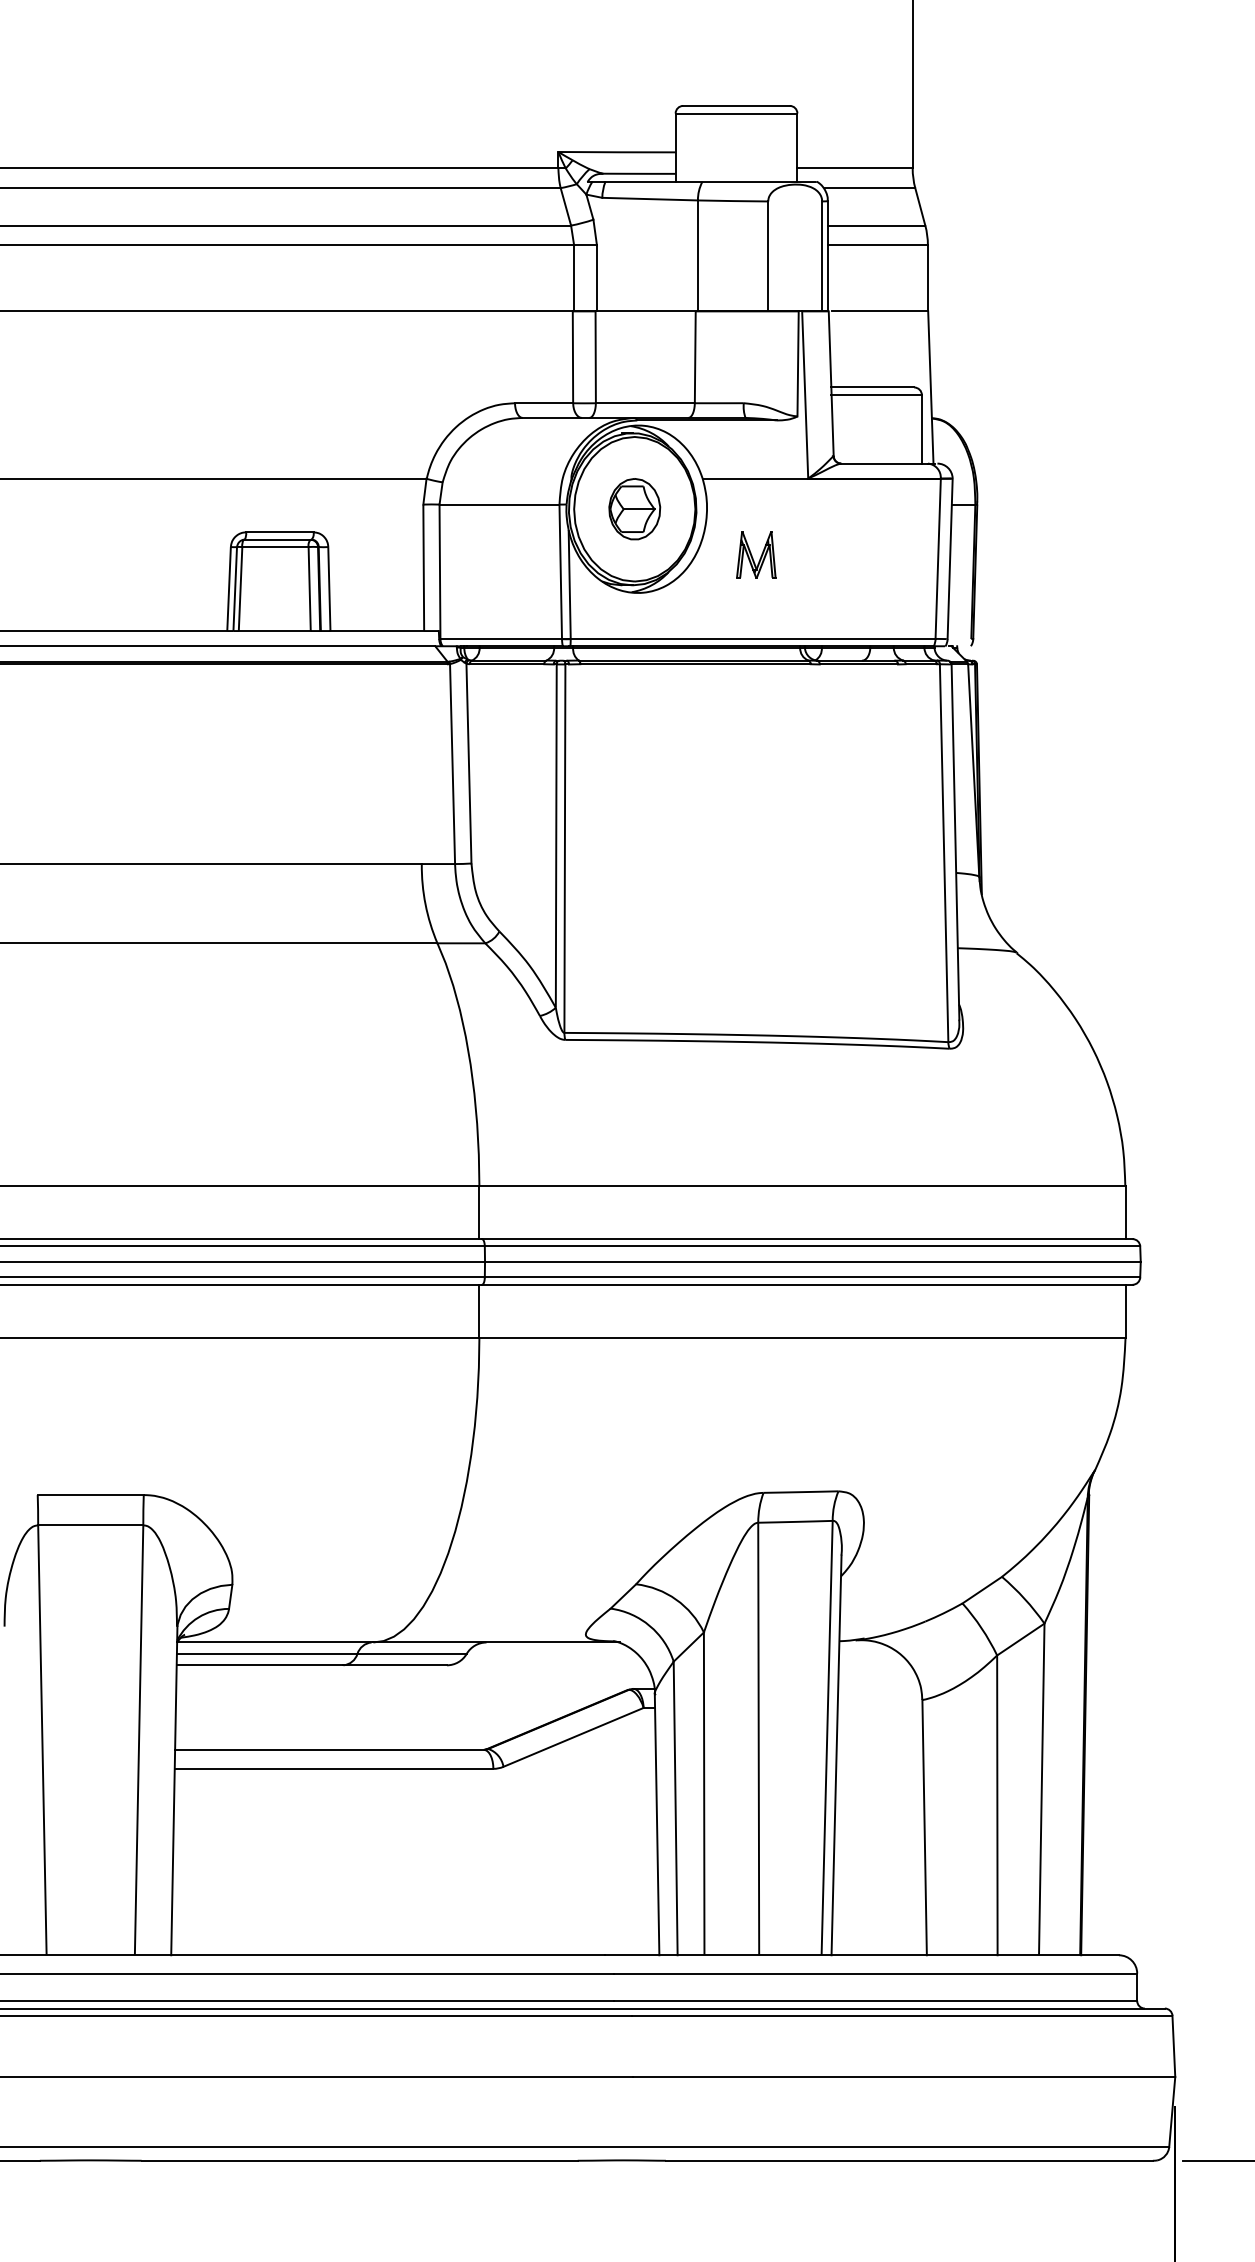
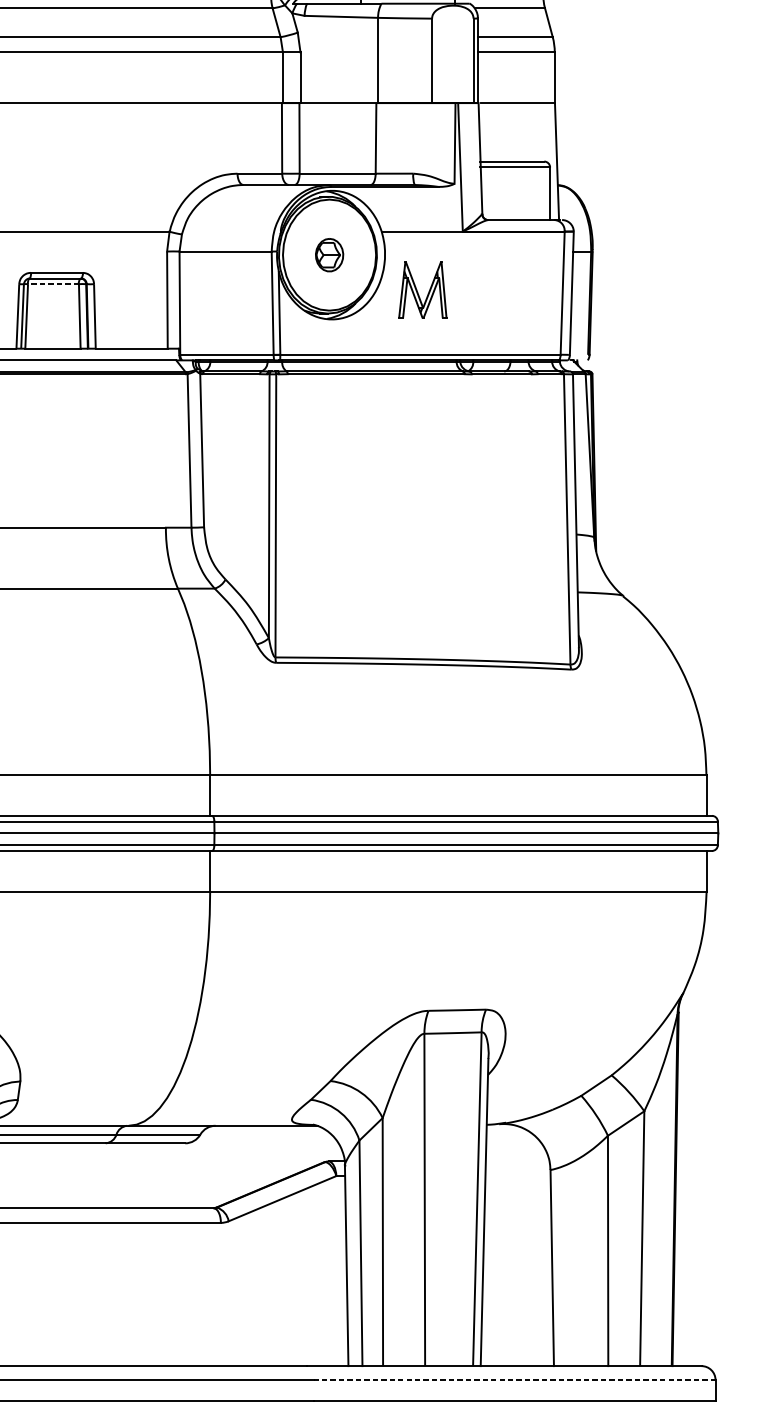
part: (634, 509) -> (329, 255), size x0.7
line: (274, 547) -> (52, 284), solid -> dashed
part: (756, 554) -> (423, 289), size x1.6
line: (875, 1973) -> (514, 1380), solid -> dashed

